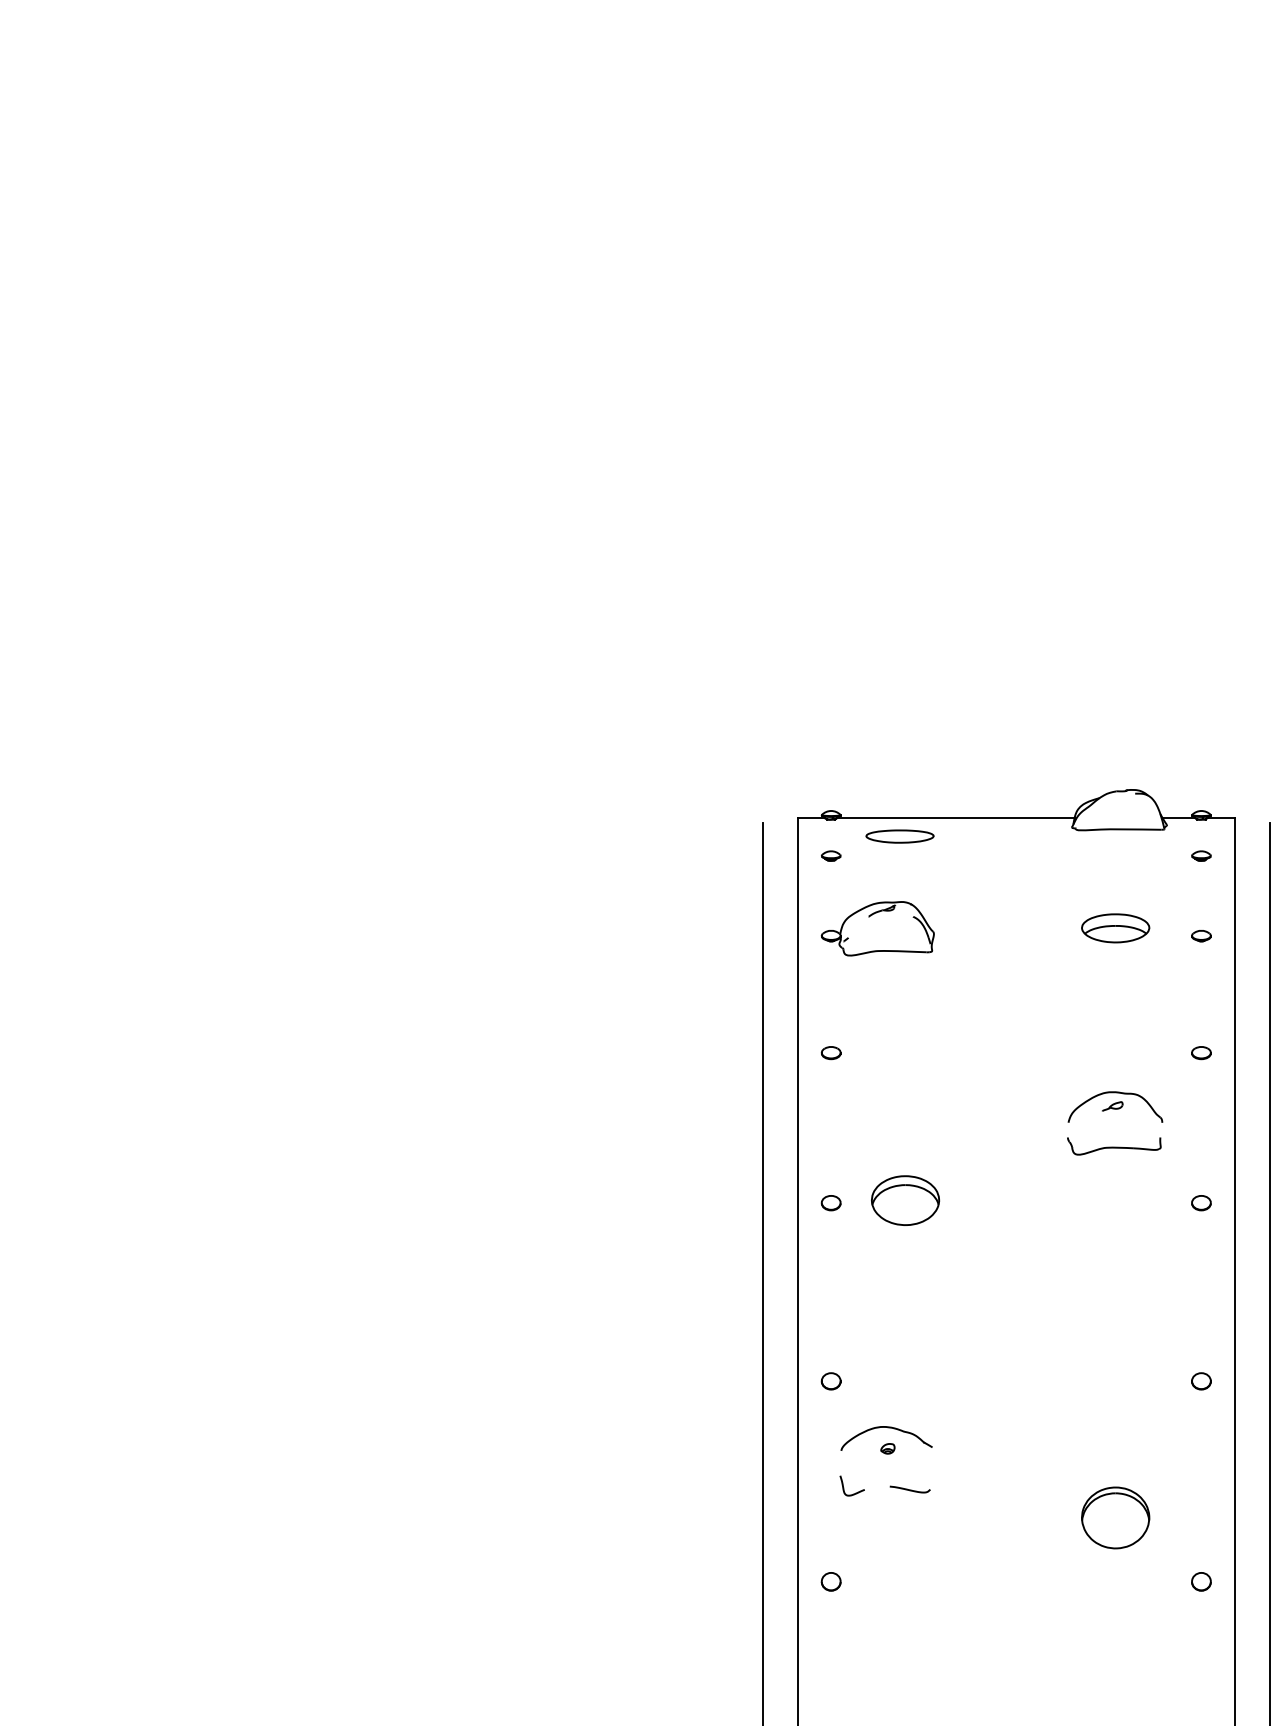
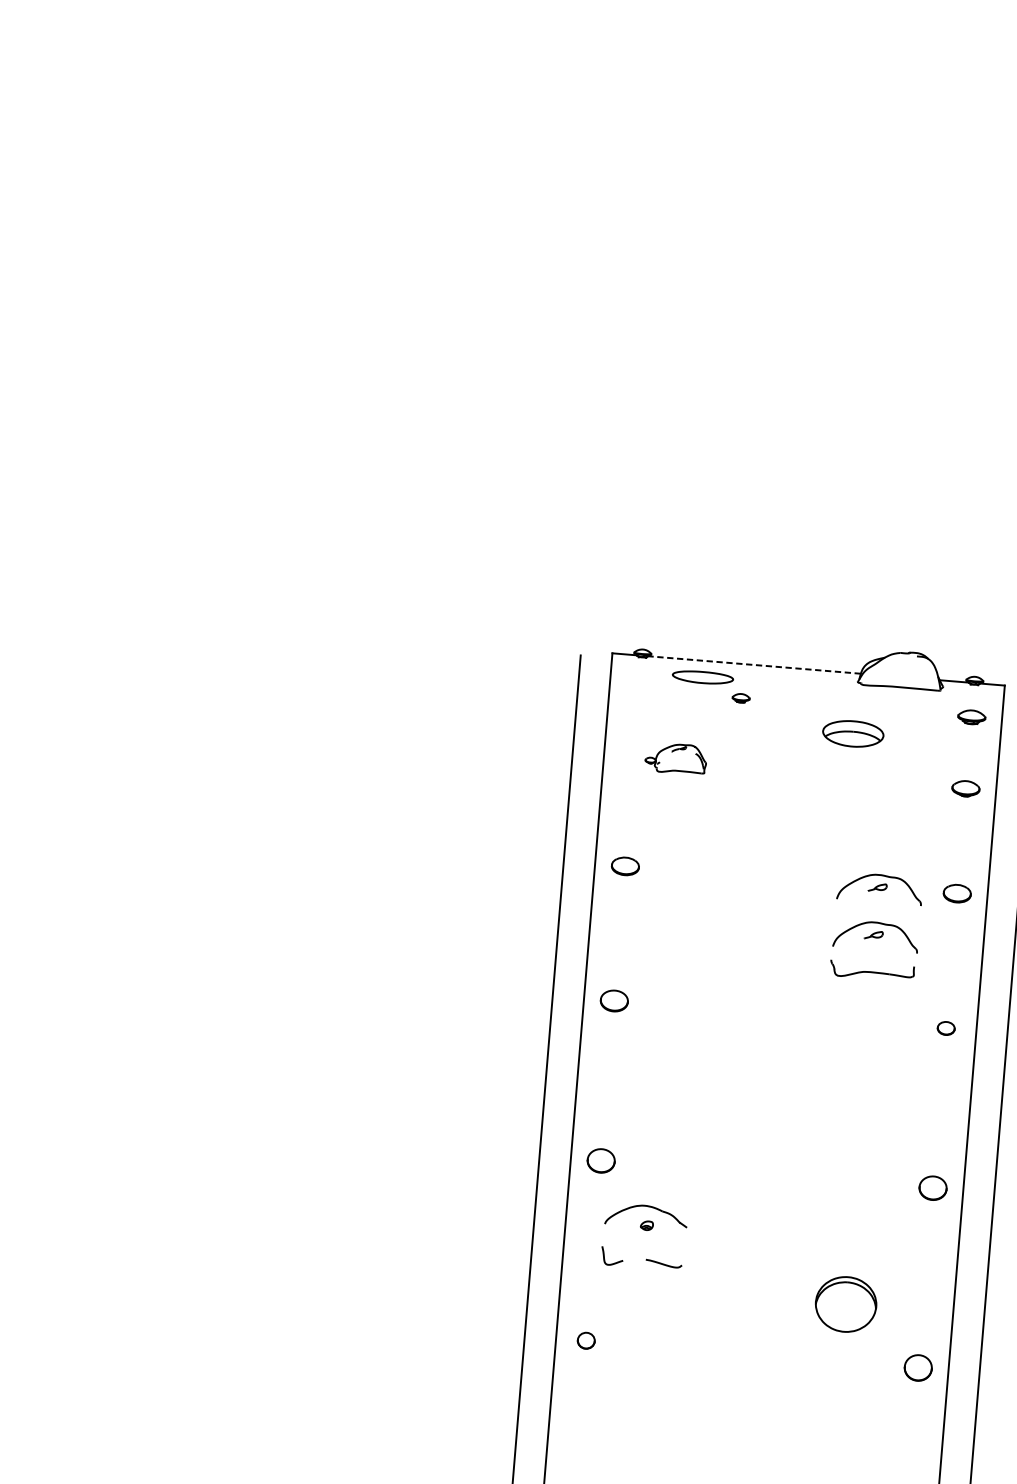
line: (955, 817) -> (754, 664), solid -> dashed
part: (831, 855) -> (741, 697), moved
part: (1201, 855) -> (971, 716), size x1.6
part: (877, 928) -> (675, 758), size x0.6
part: (1115, 928) -> (853, 734), moved
part: (1201, 936) -> (965, 789), size x1.6
part: (830, 1053) -> (624, 866), size x1.6
part: (1115, 1053) -> (880, 887), added
part: (1201, 1053) -> (957, 894), size x1.6
part: (905, 1200) -> (681, 1004), removed
part: (830, 1203) -> (613, 1001), size x1.6
part: (830, 1381) -> (600, 1161), size x1.6
part: (1201, 1381) -> (933, 1188), size x1.6
part: (1201, 1581) -> (918, 1367), size x1.6

